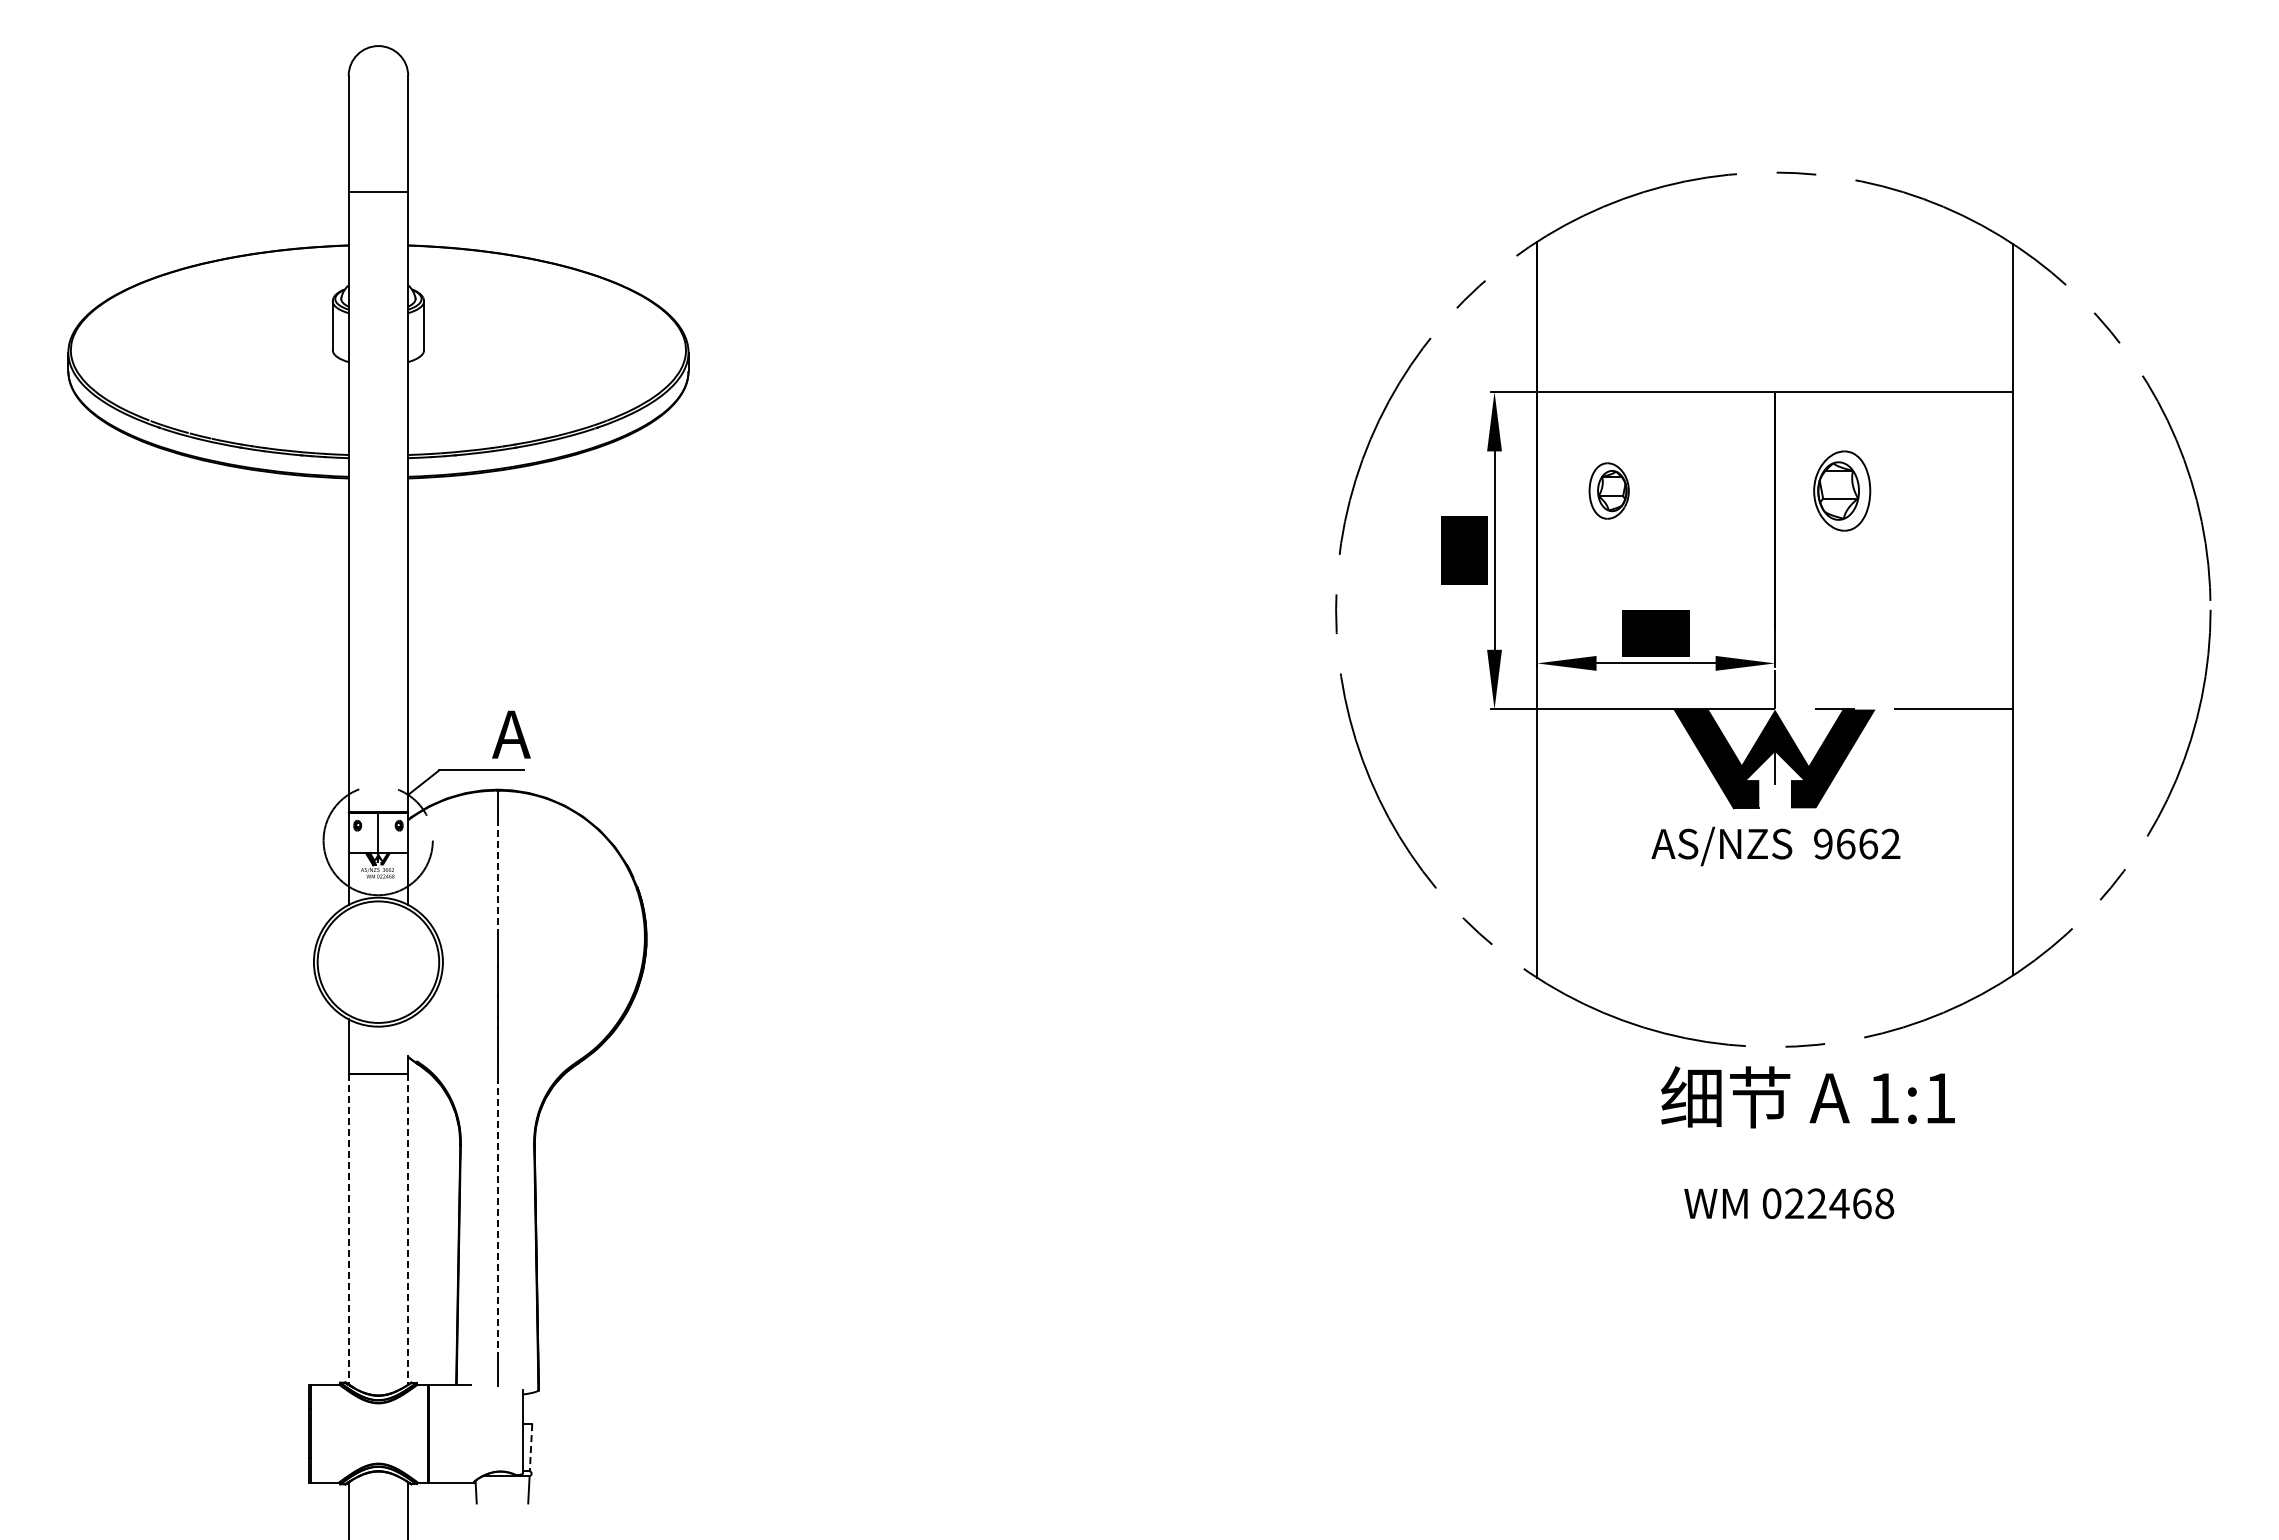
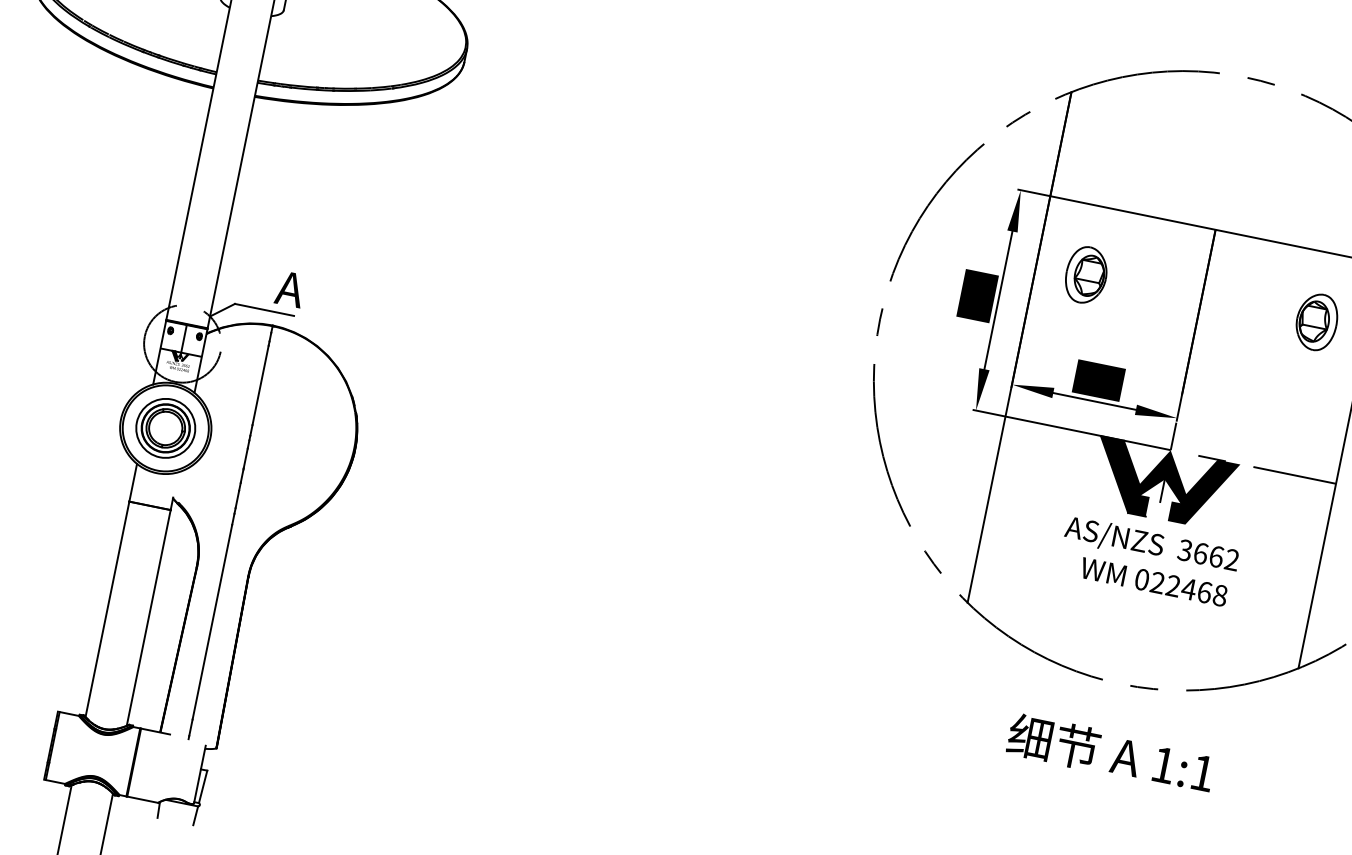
part: (1609, 490) -> (1086, 274), size x1.43
part: (1842, 490) -> (1317, 321), moved
text: (1822, 843) -> (1184, 549), 9662 -> 3662
line: (497, 876) -> (260, 385), dashed -> solid
part: (377, 961) -> (165, 427), added
text: (1807, 1097) -> (1110, 753), moved
text: (1789, 1203) -> (1154, 582), moved
line: (497, 1217) -> (212, 622), dashed -> solid
line: (348, 1229) -> (107, 609), dashed -> solid
line: (408, 1229) -> (148, 618), dashed -> solid
line: (531, 1447) -> (203, 786), dashed -> solid

